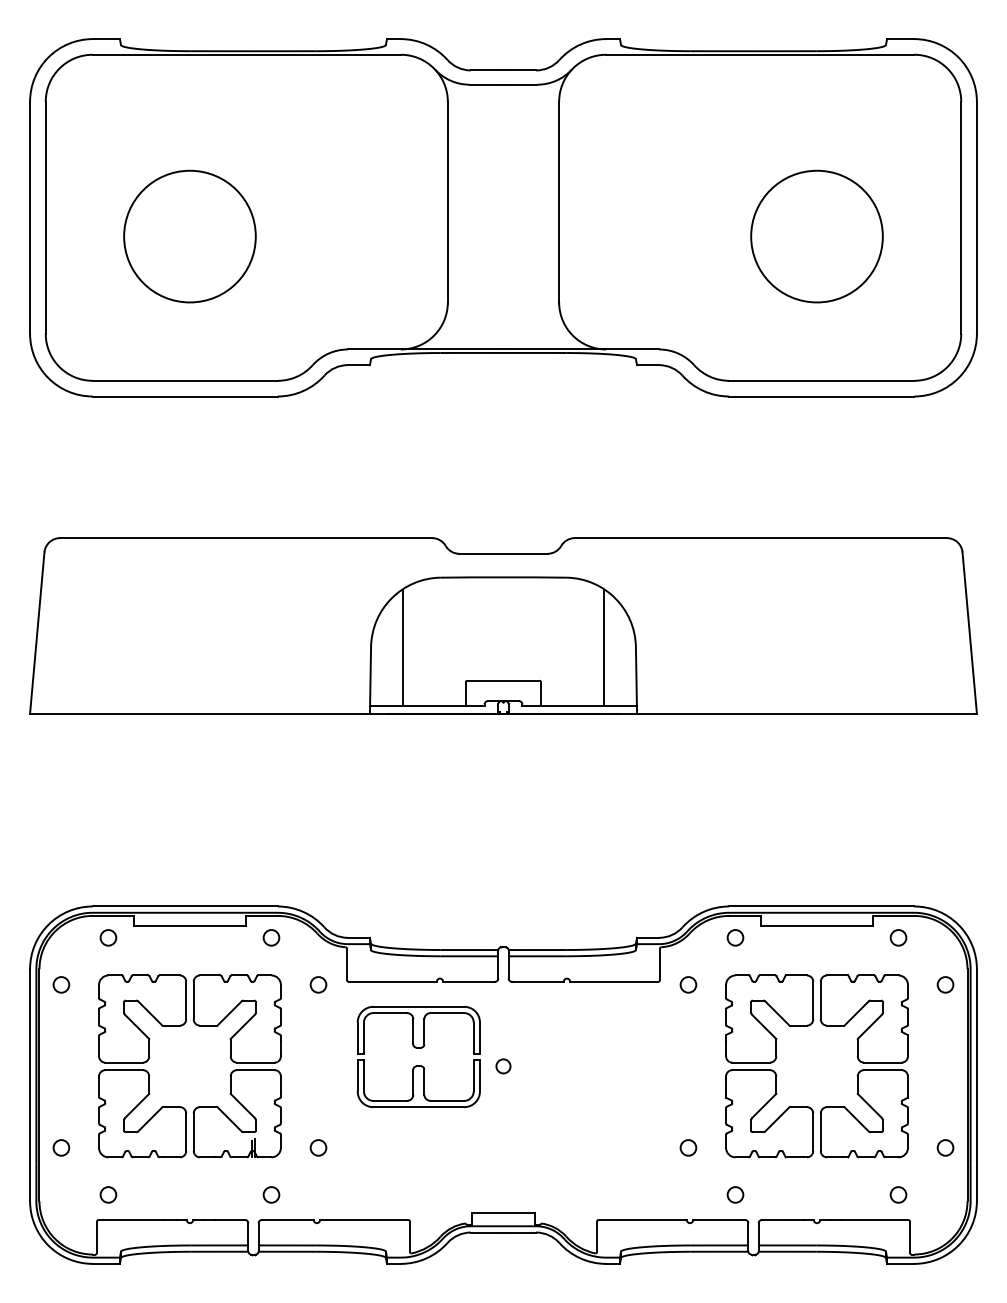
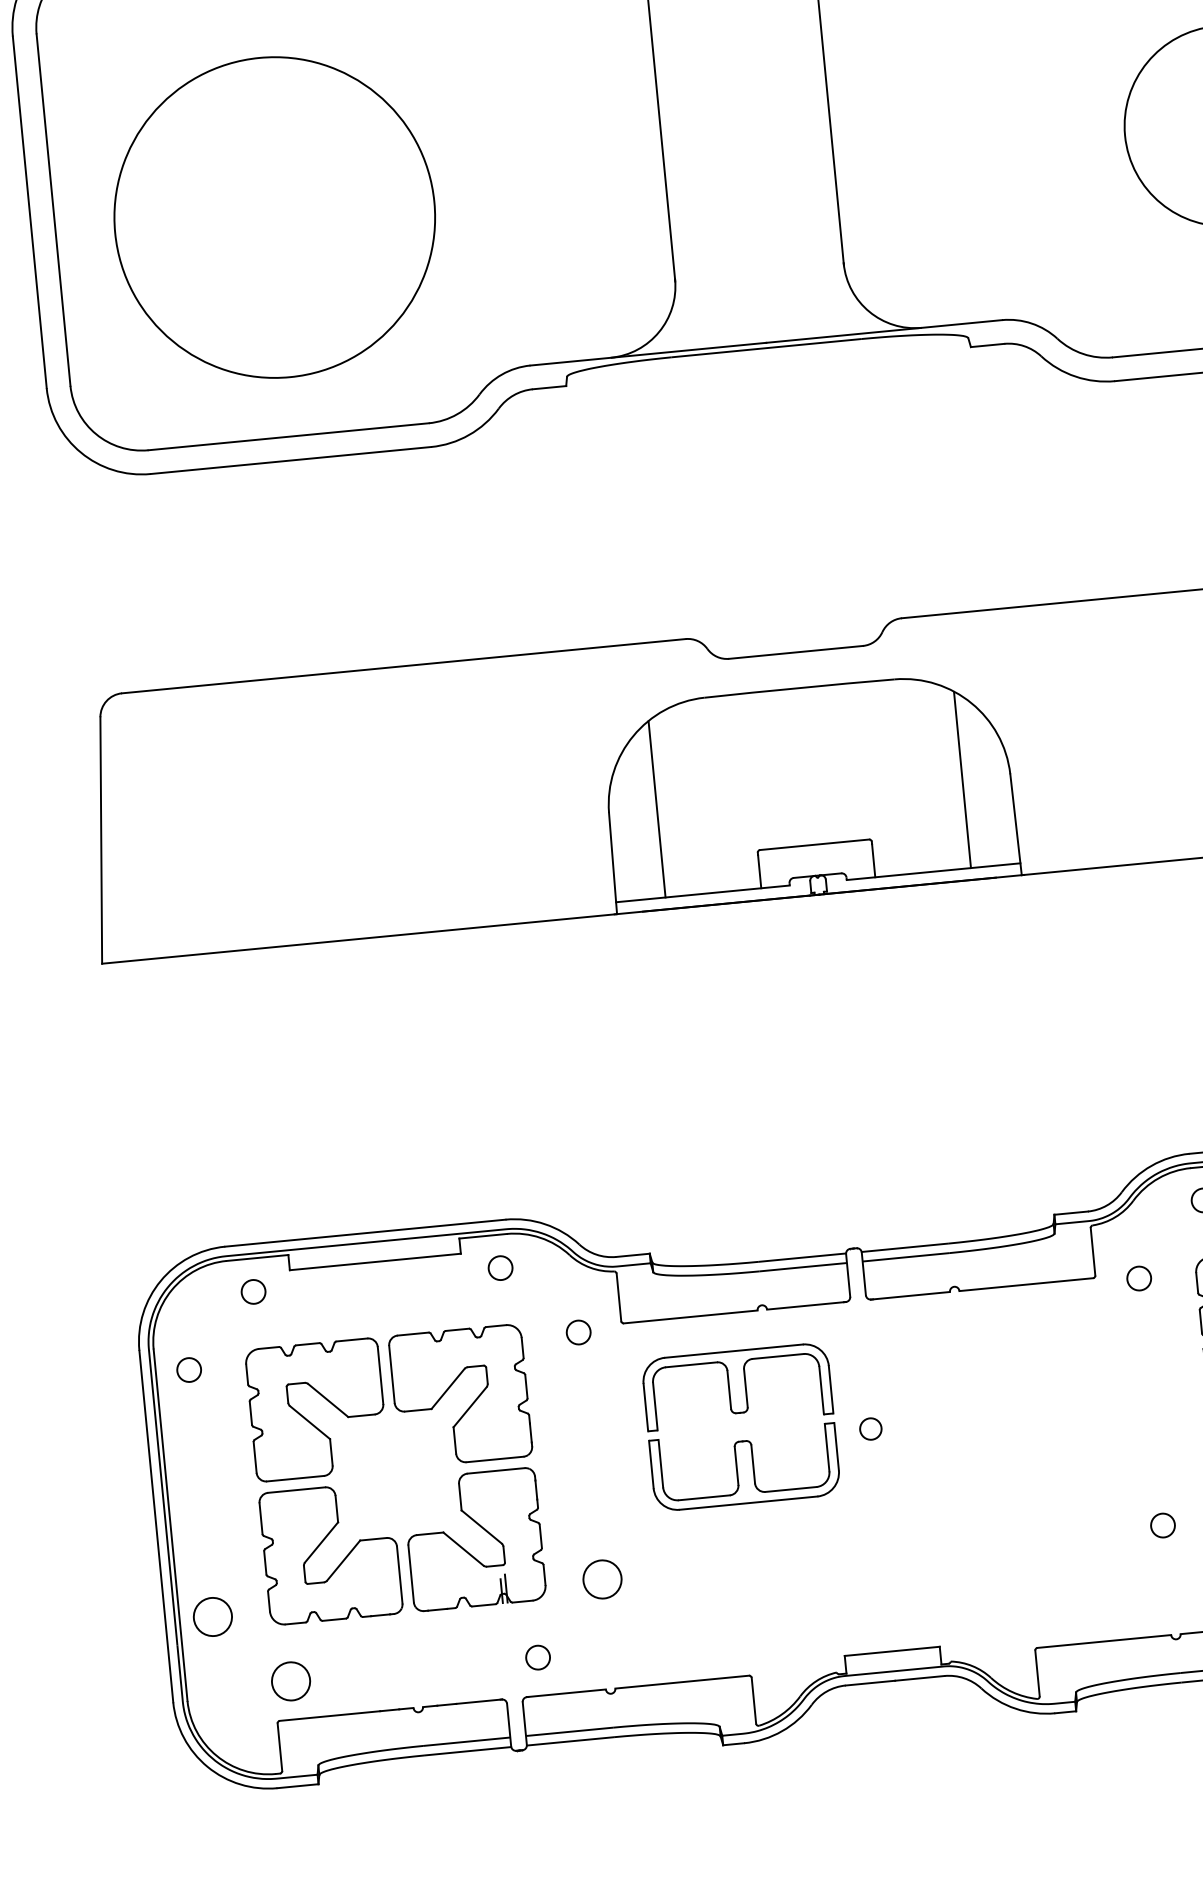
circle: (189, 236) -> (274, 217), size x1.6
circle: (61, 1147) -> (213, 1616), size x1.6
circle: (318, 1147) -> (602, 1578), size x1.6
circle: (108, 1194) -> (291, 1680), size x1.6

